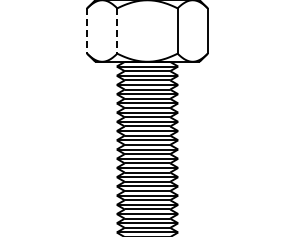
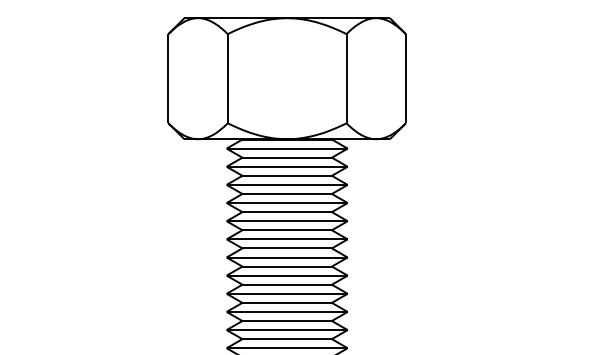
line: (87, 31) -> (169, 79), dashed -> solid
line: (117, 31) -> (228, 79), dashed -> solid

